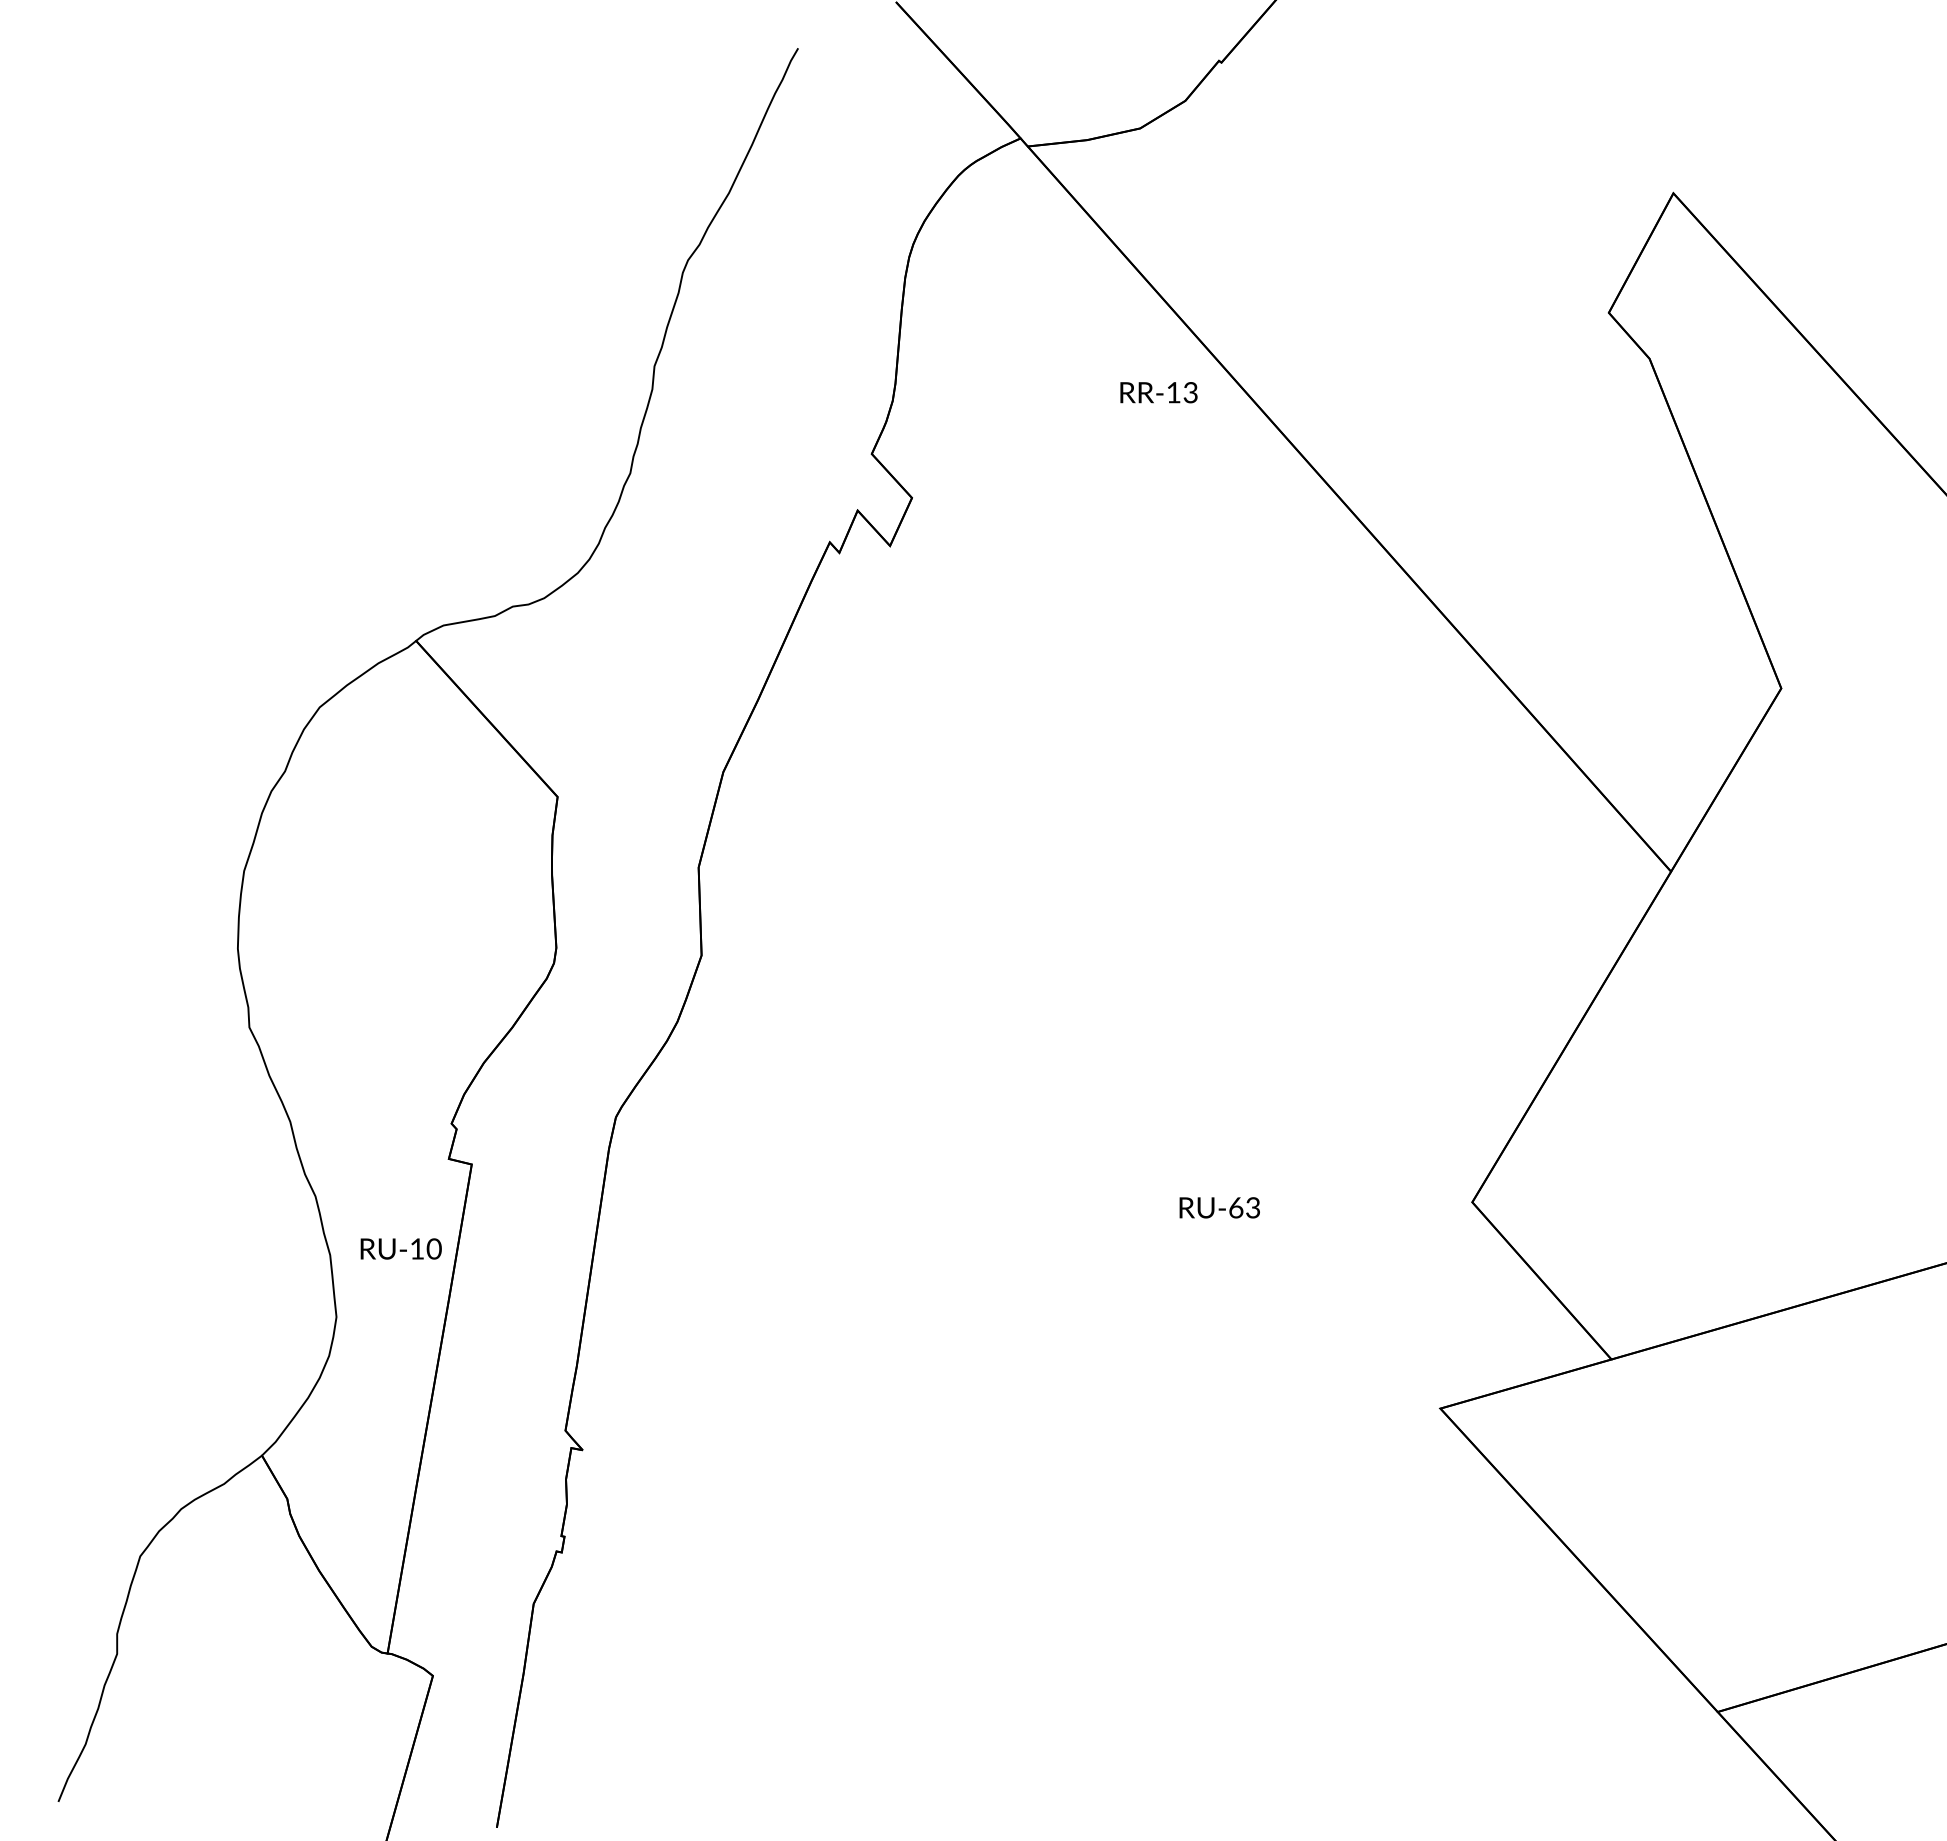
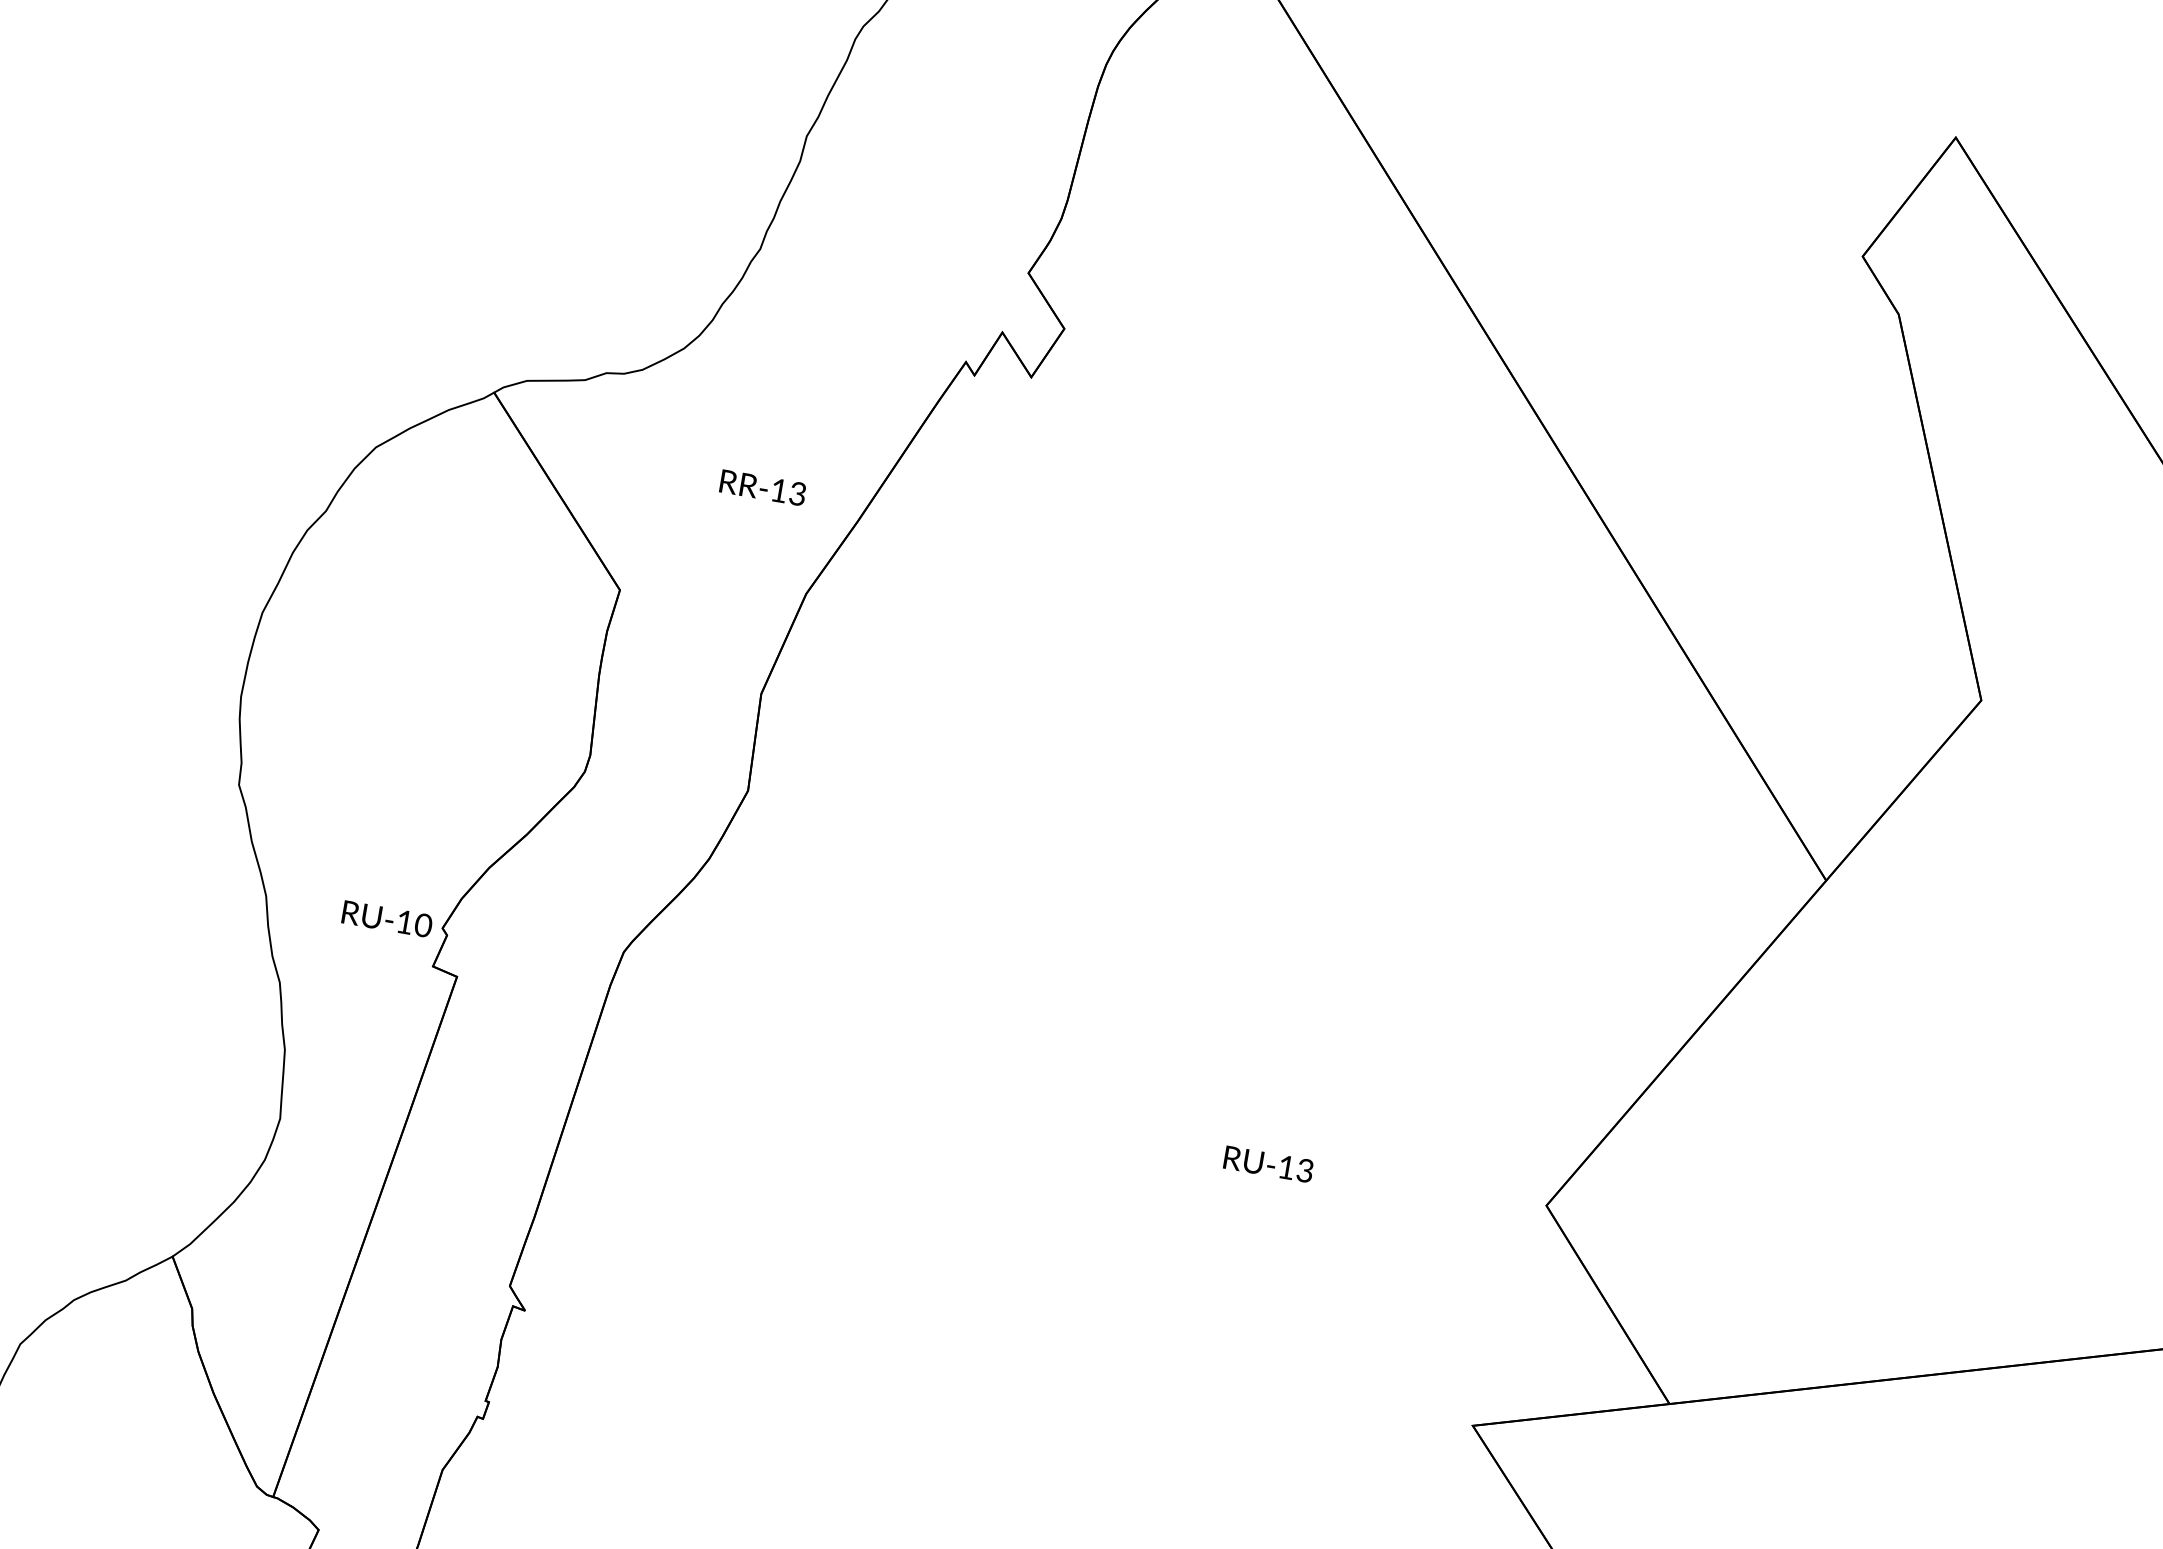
text: (1158, 392) -> (762, 487), moved
text: (1236, 1207) -> (1287, 1167), RU-63 -> RU-13
text: (400, 1248) -> (386, 918), moved

